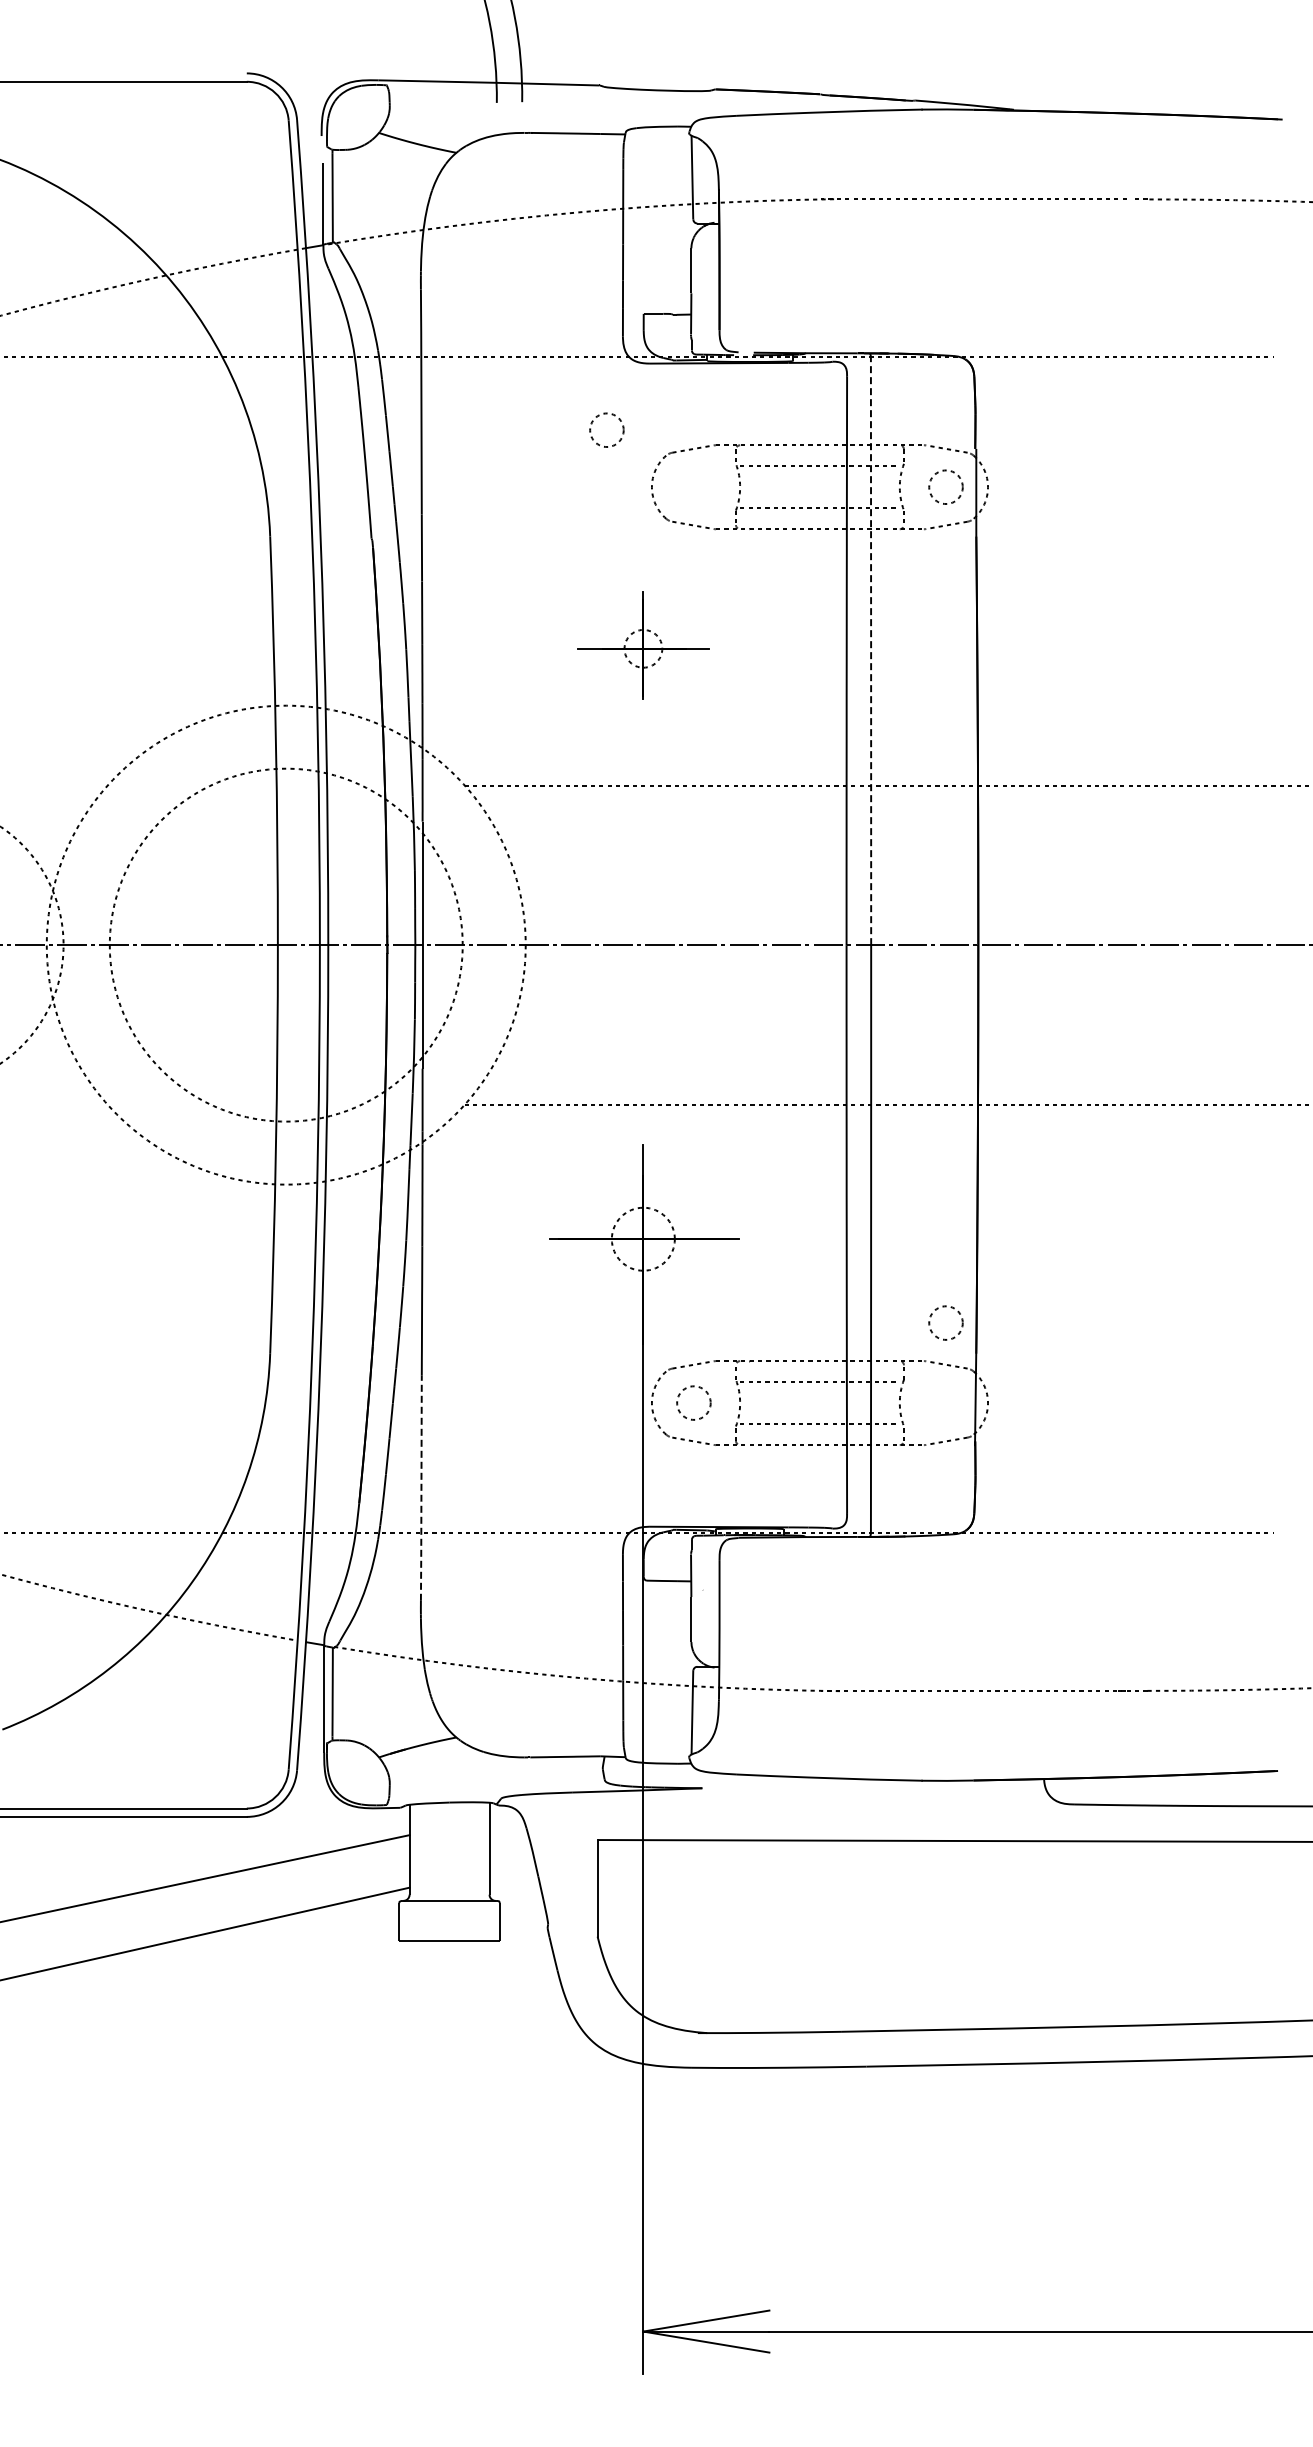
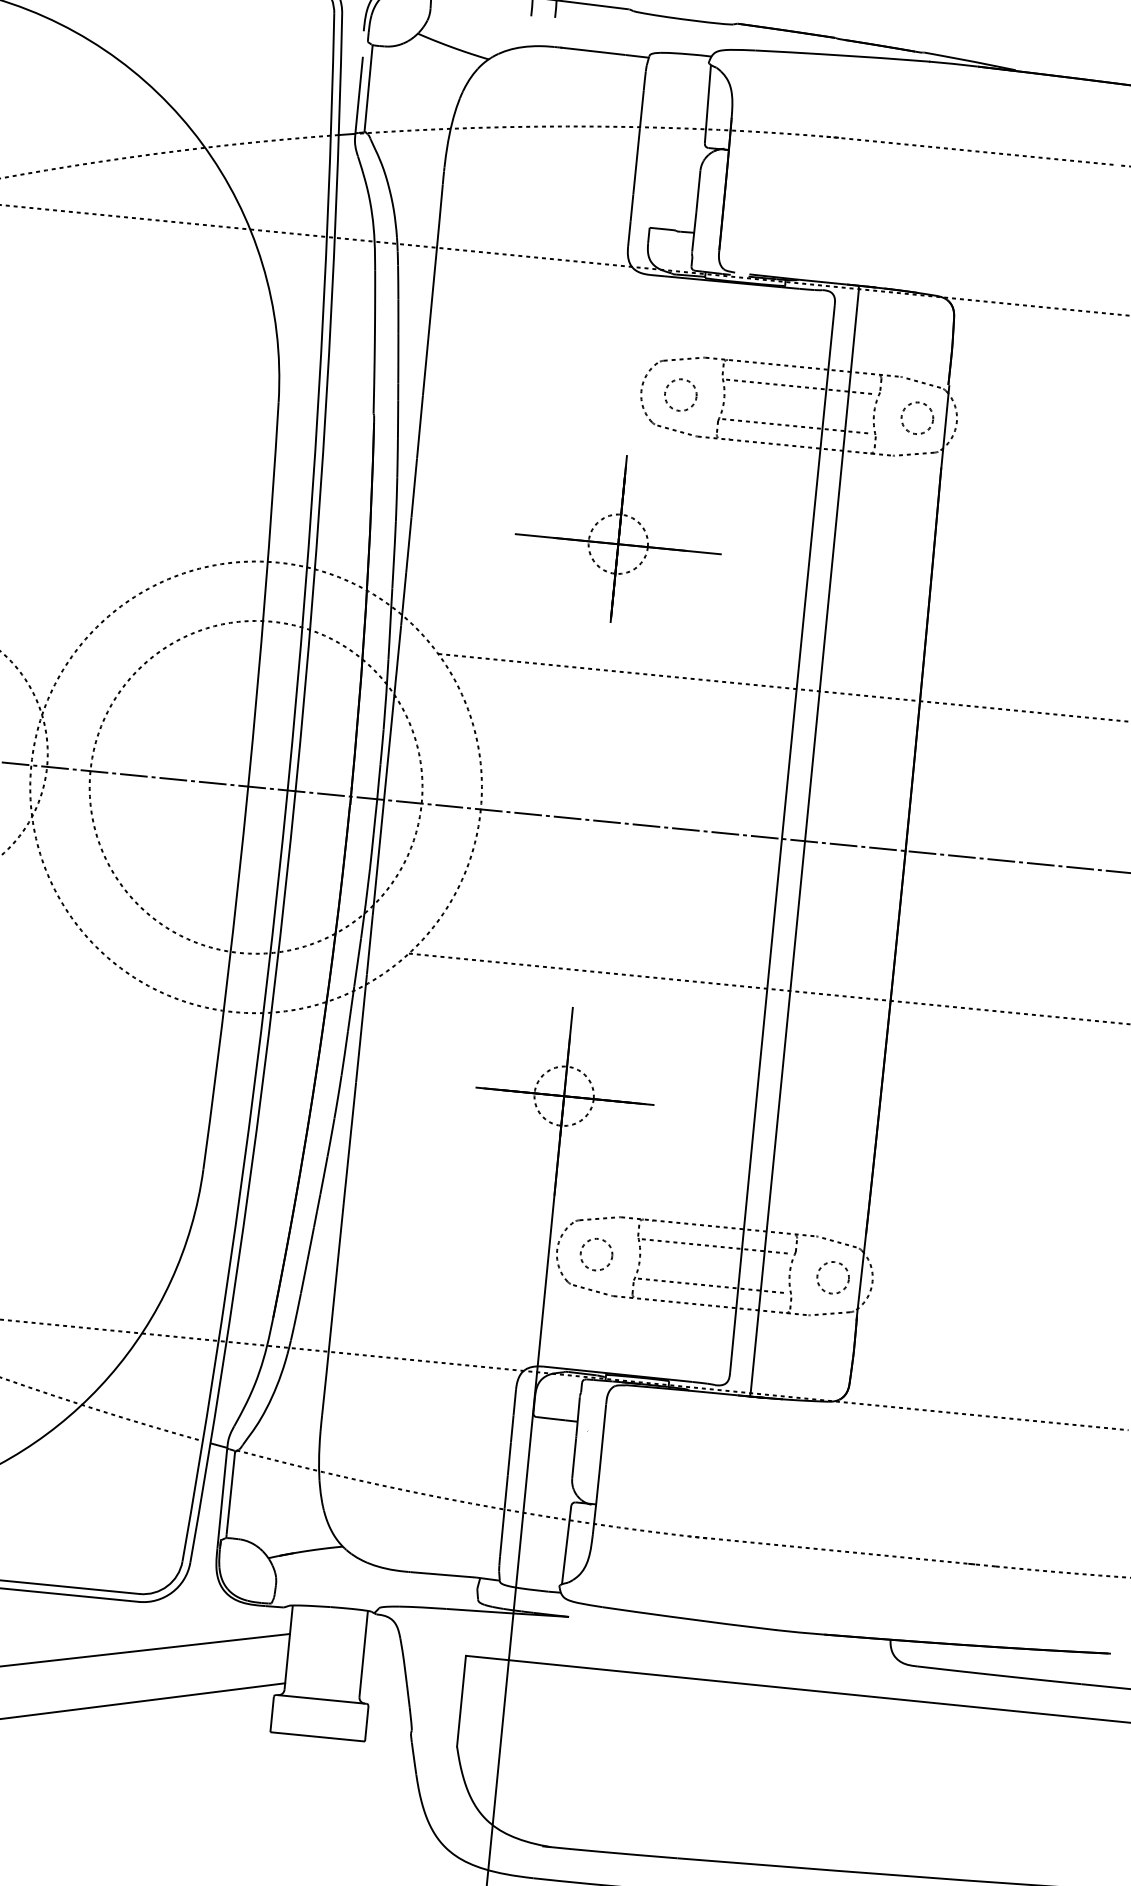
circle: (606, 429) -> (680, 394), moved
part: (643, 645) -> (618, 539), size x1.67
line: (871, 650) -> (832, 564), dashed -> solid
circle: (945, 1322) -> (832, 1277), moved
line: (421, 1489) -> (332, 1310), dashed -> solid

